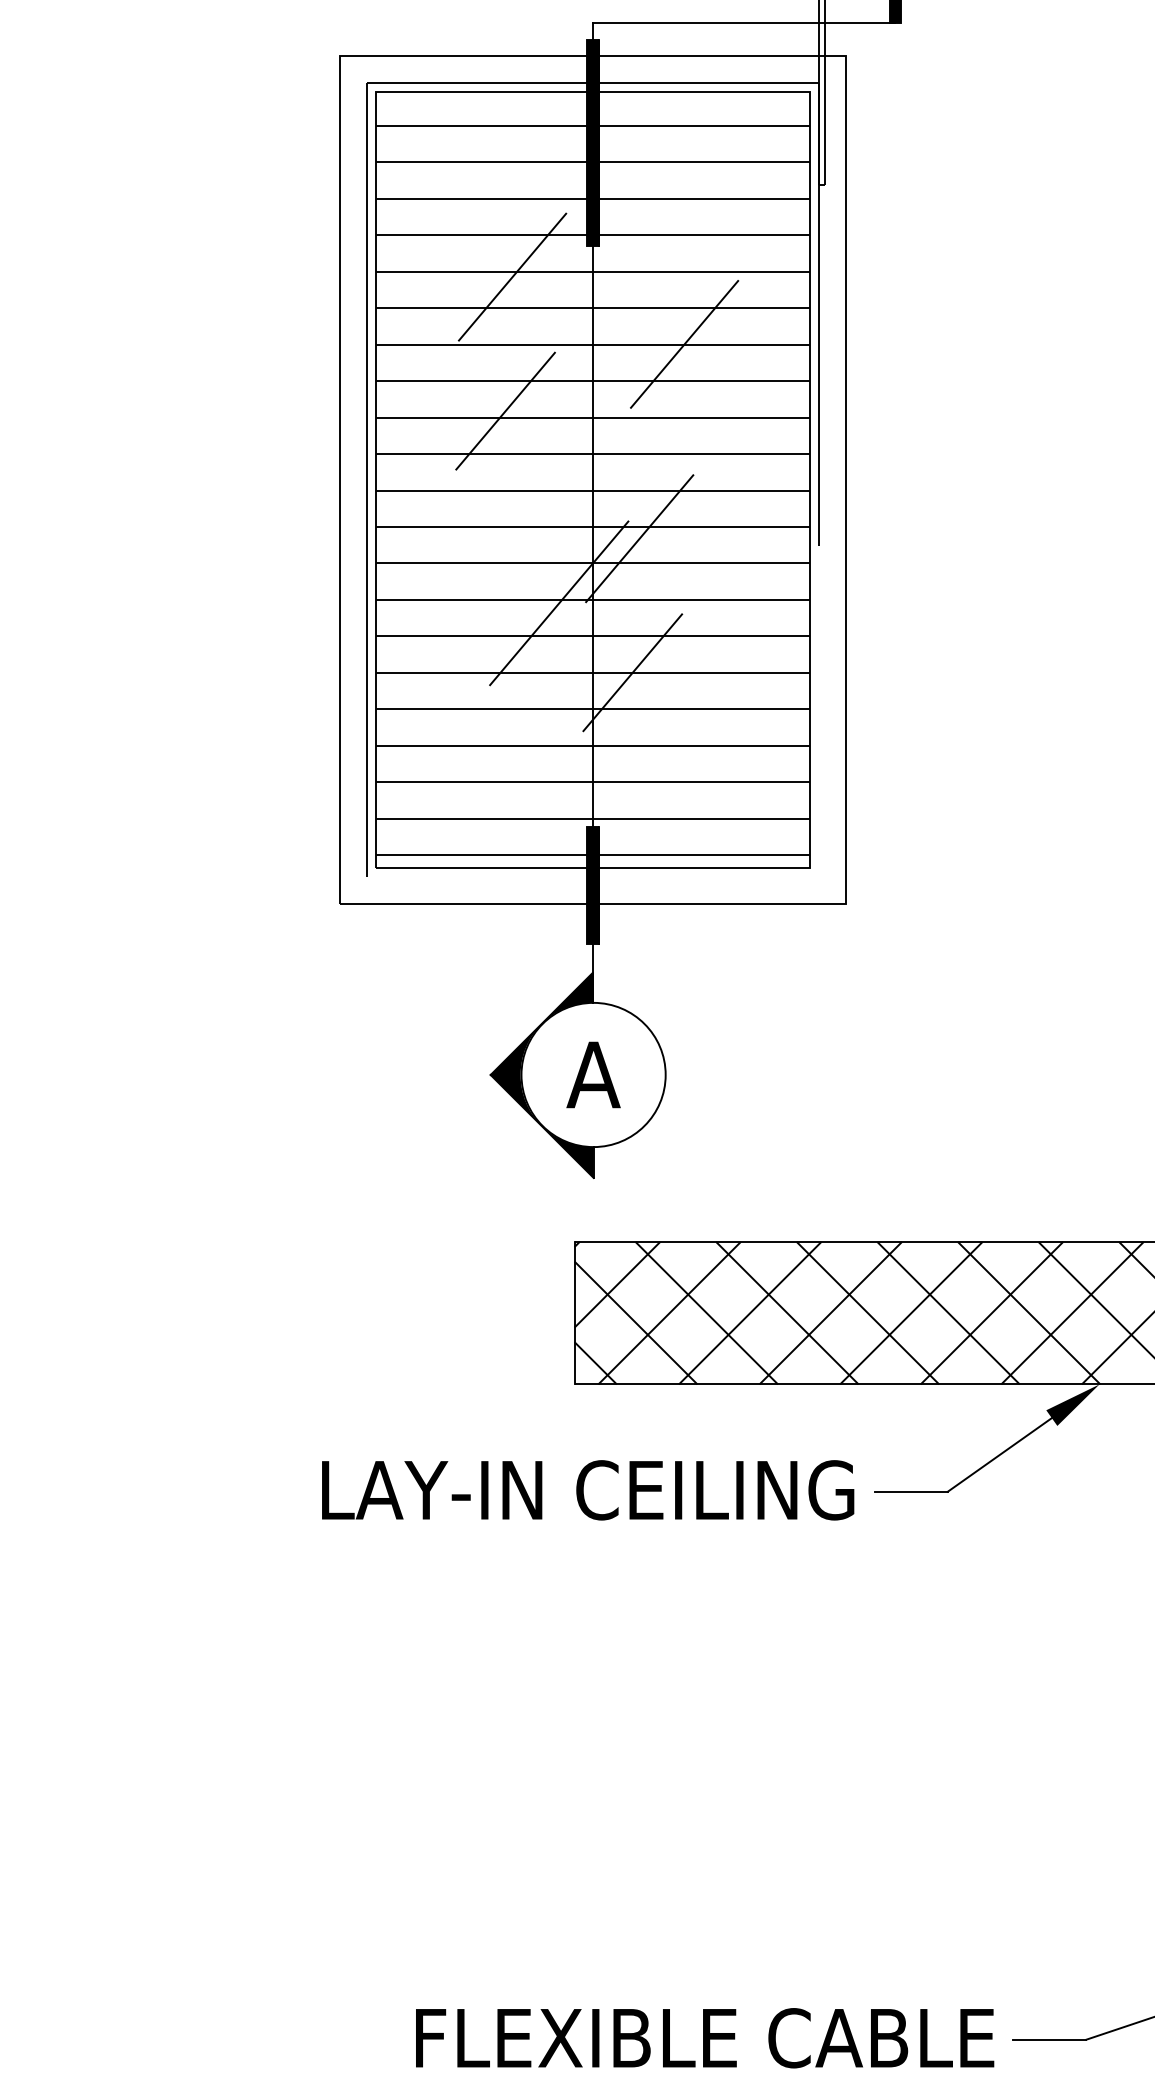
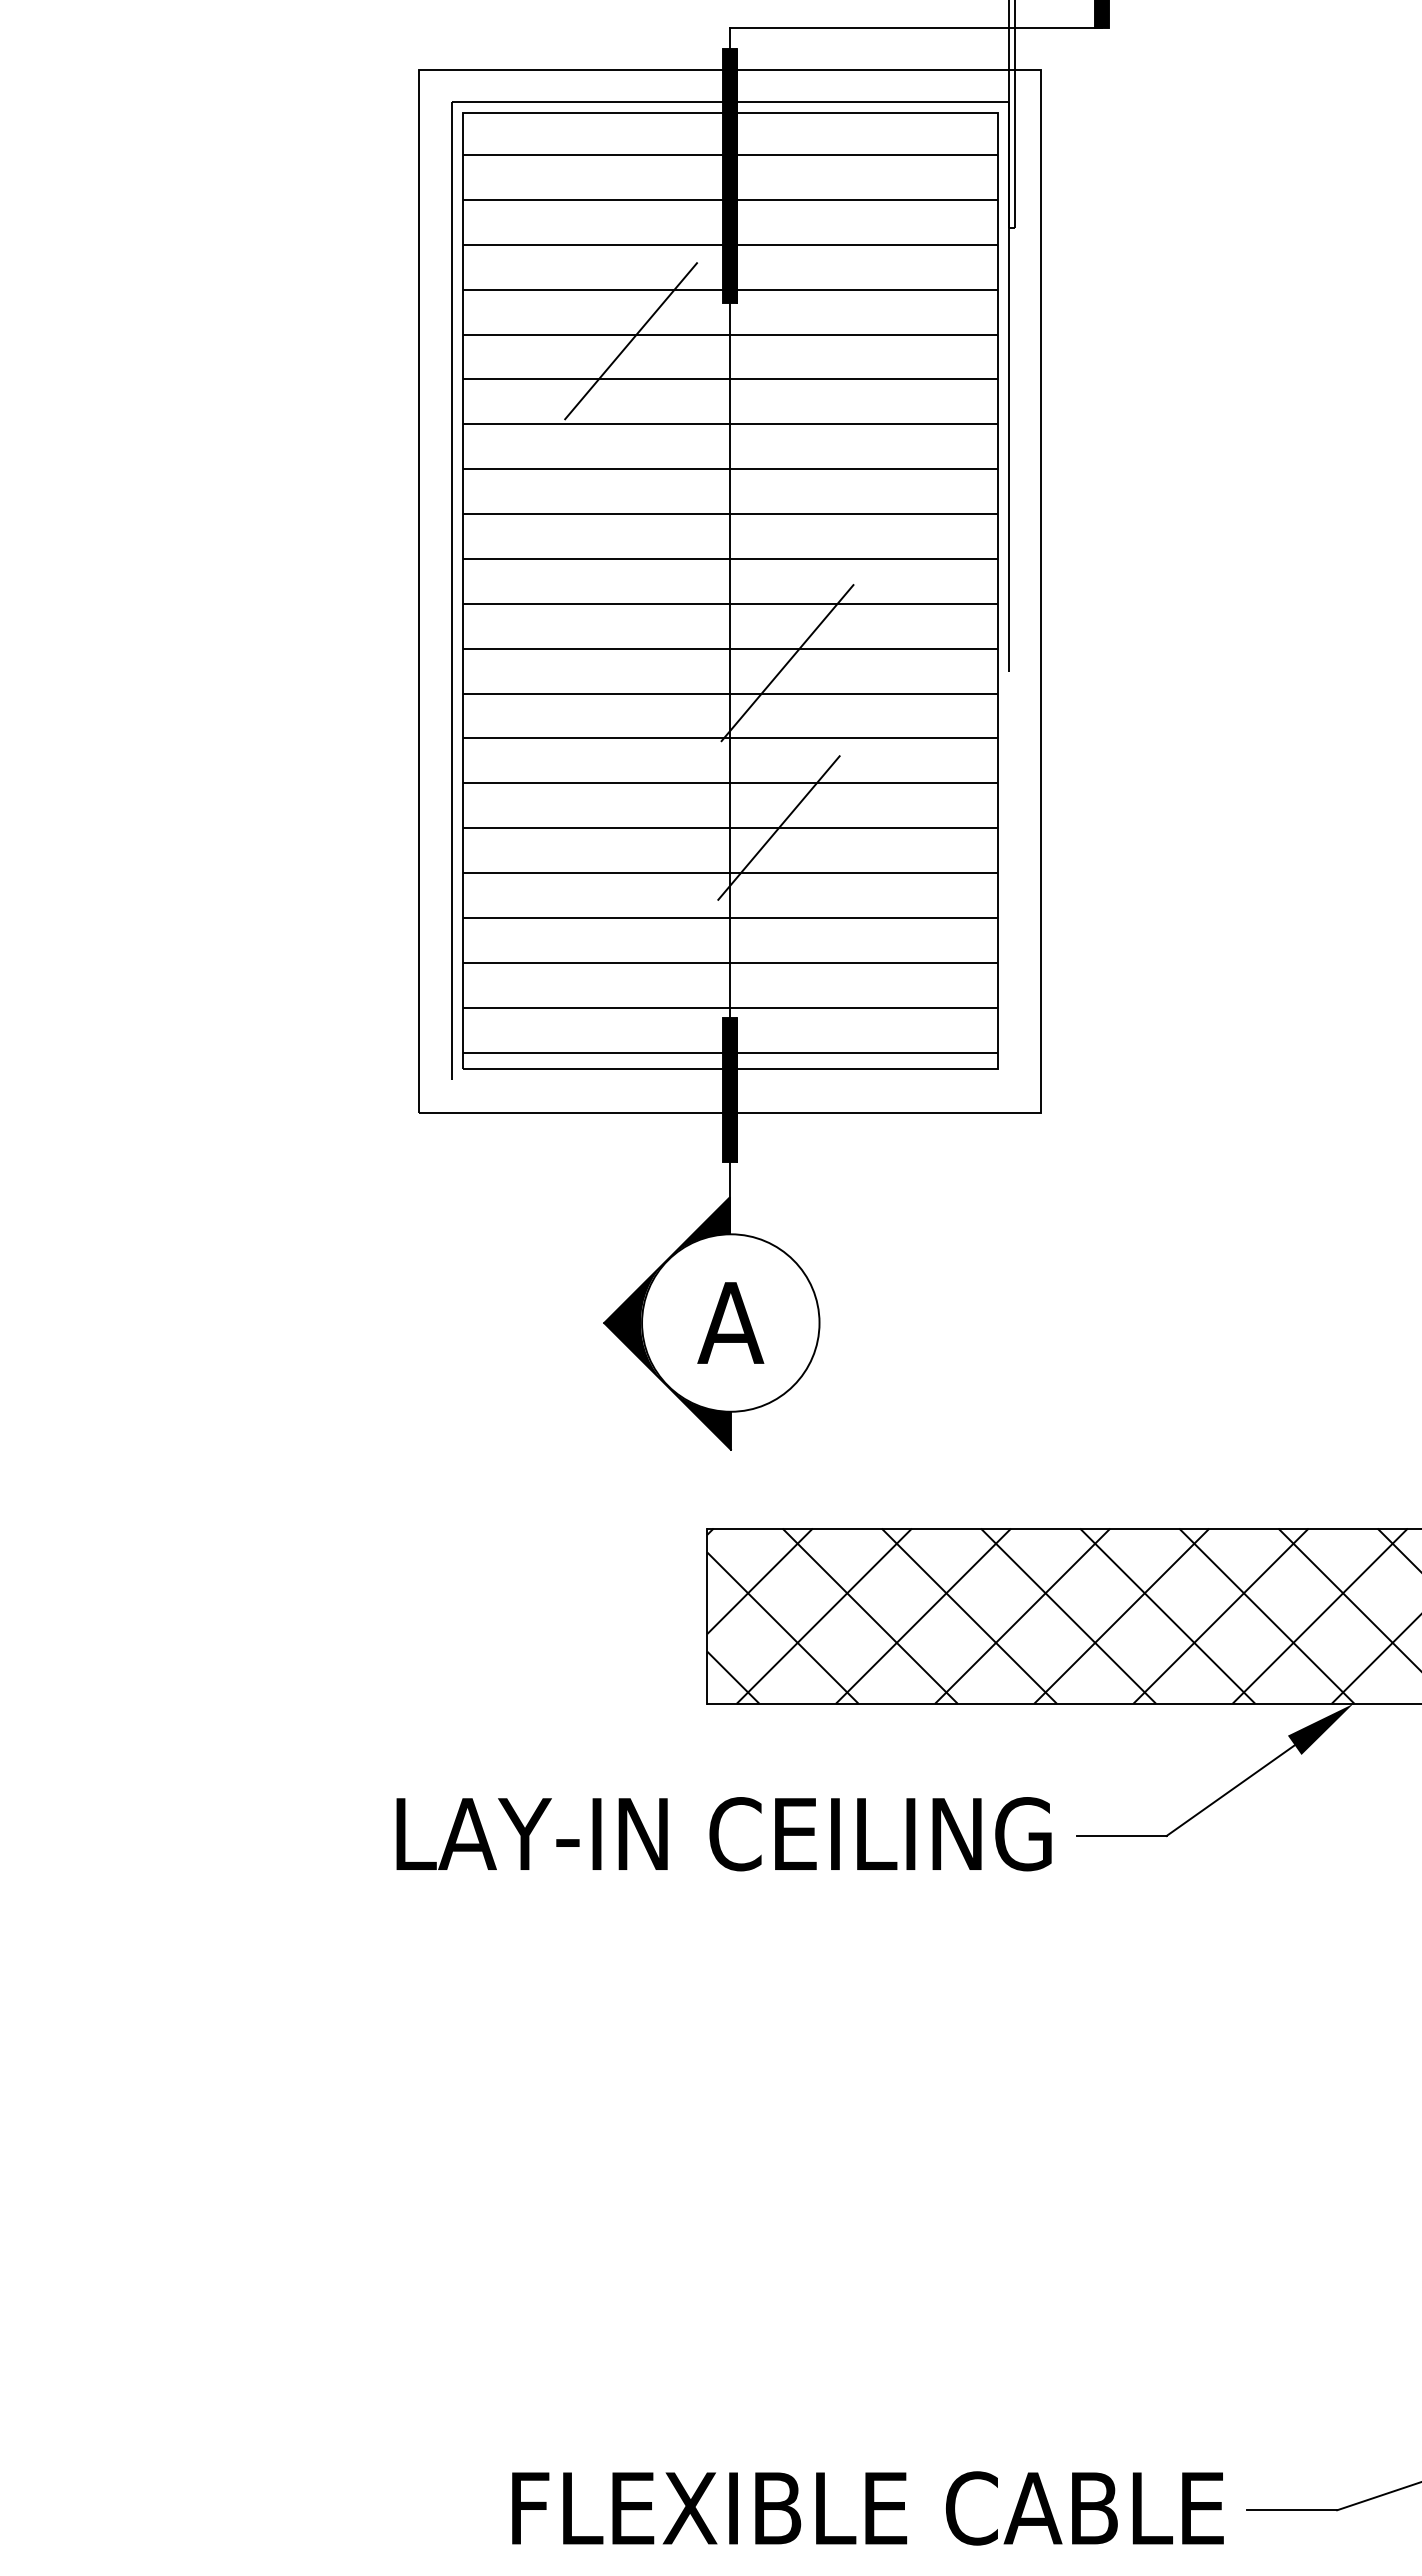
line: (684, 344) -> (842, 423), removed
line: (505, 410) -> (622, 505), removed
line: (559, 603) -> (688, 742), removed

